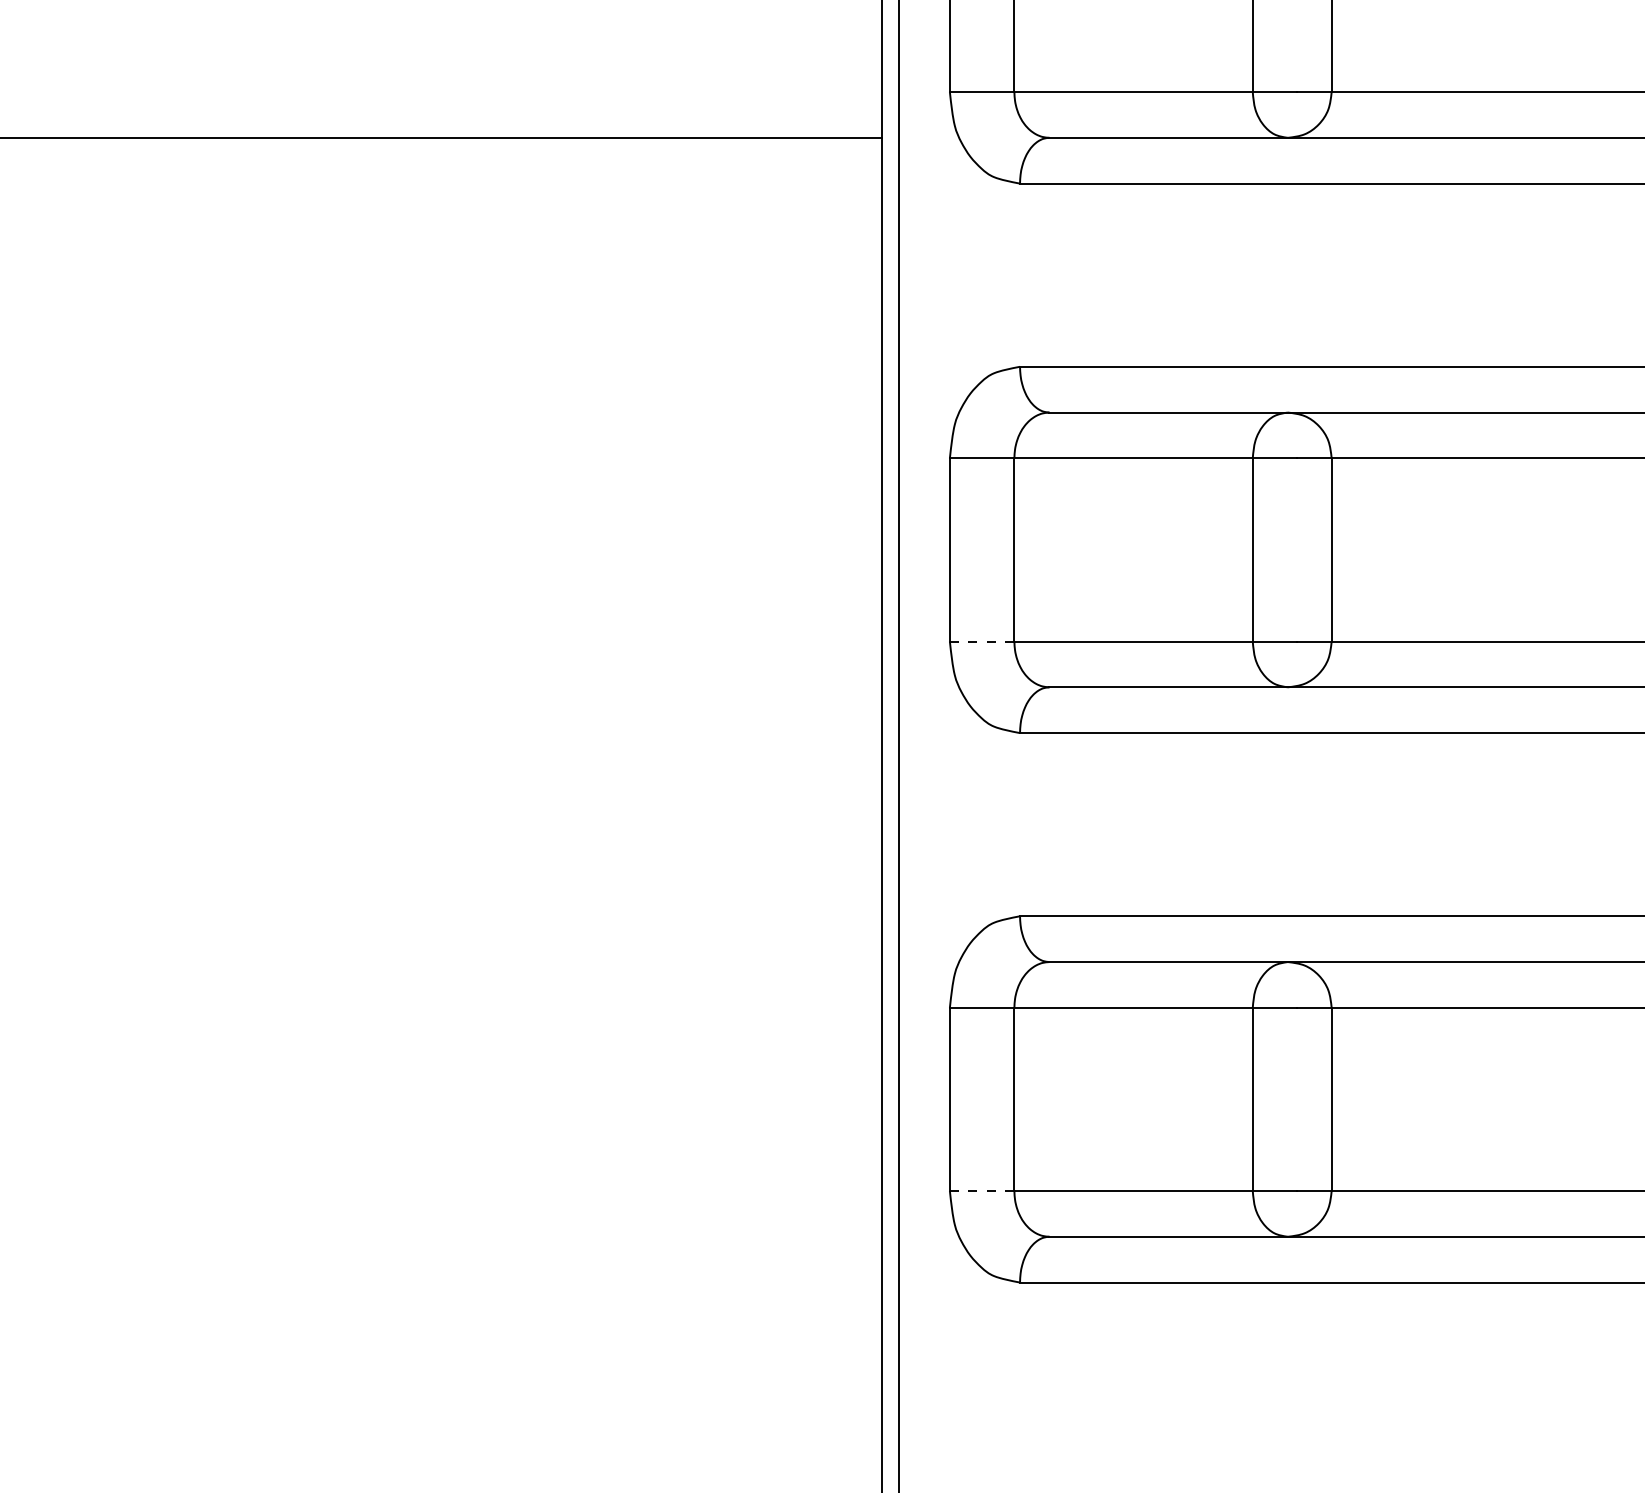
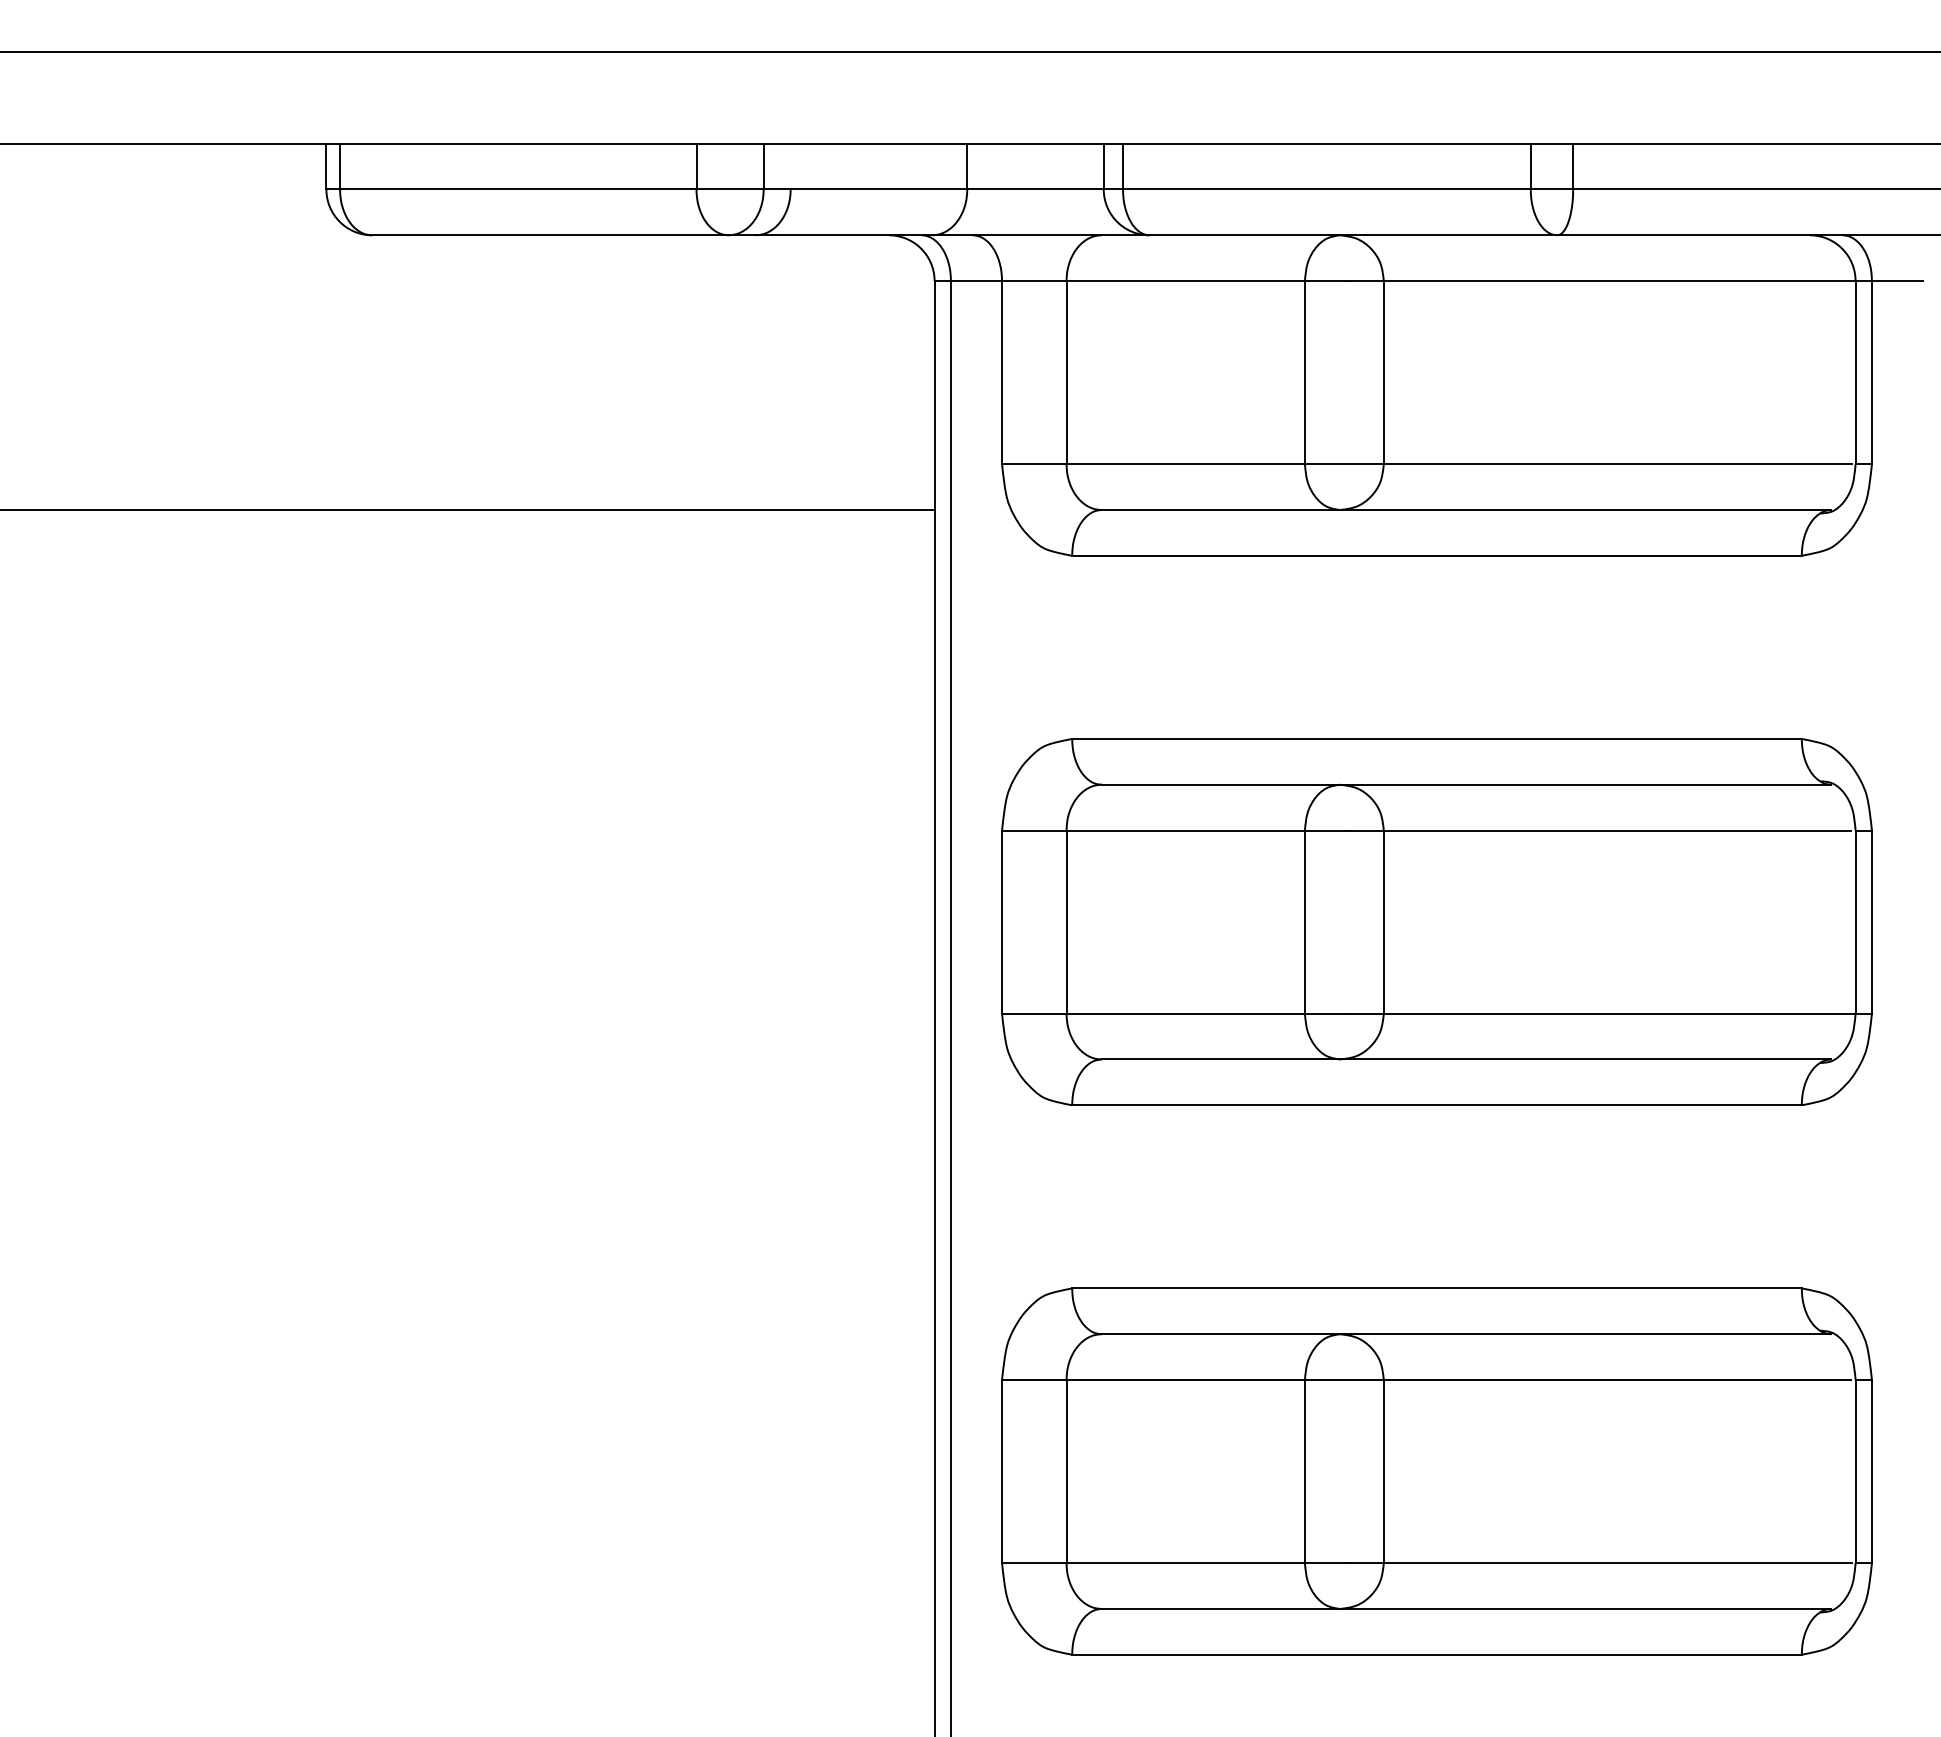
line: (982, 641) -> (1034, 1013), dashed -> solid
line: (982, 1191) -> (1034, 1563), dashed -> solid

